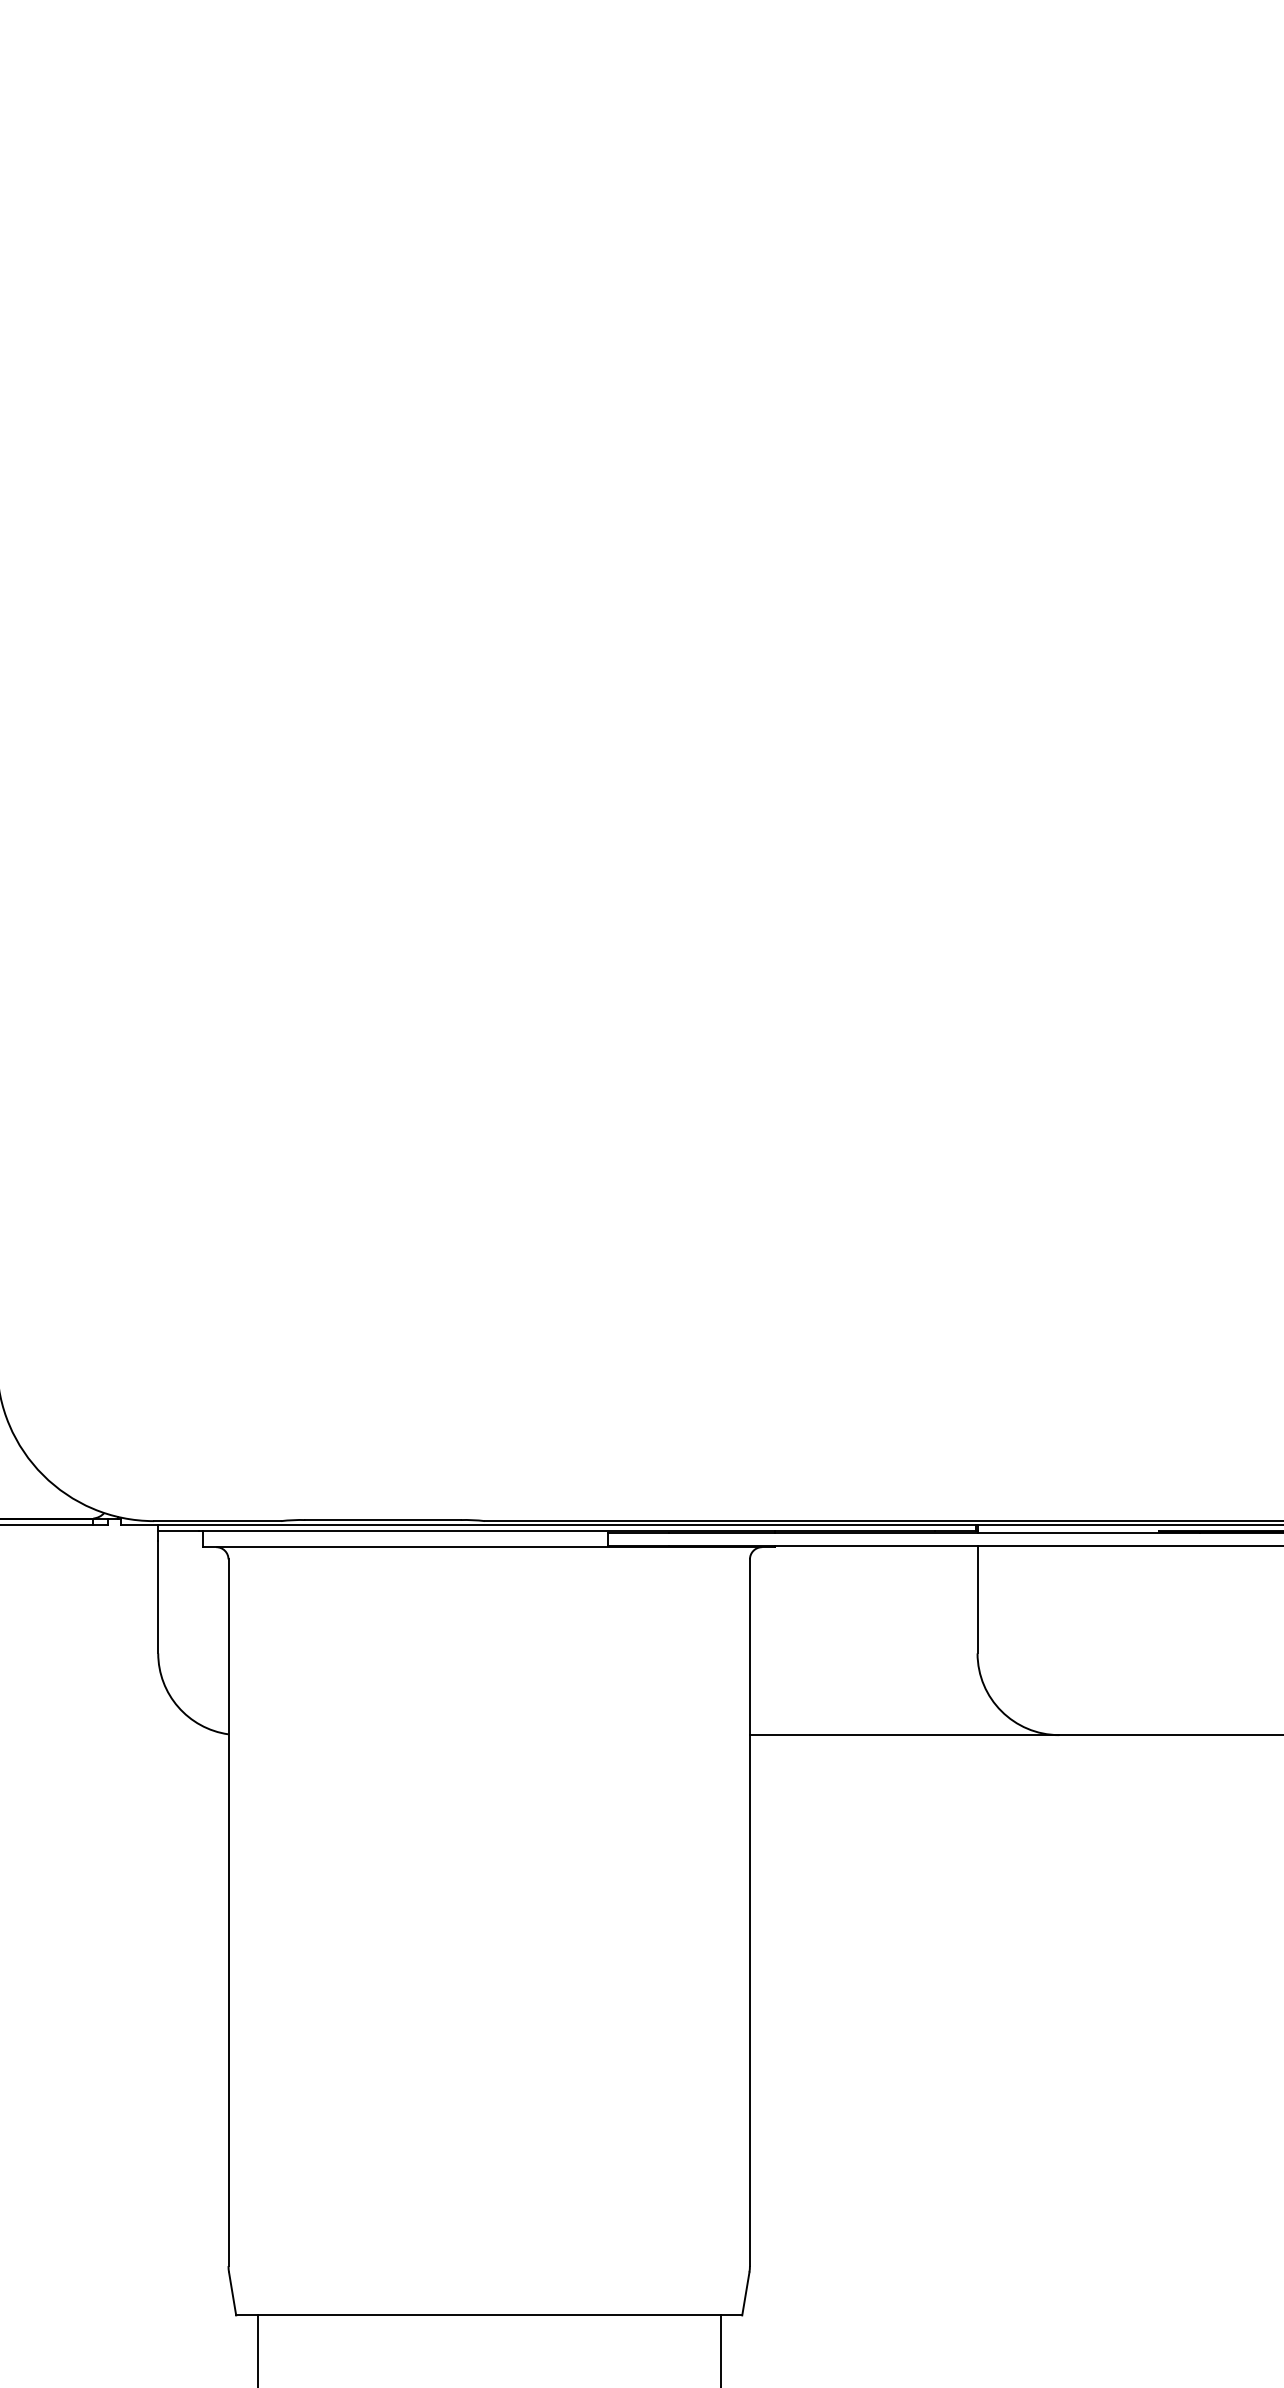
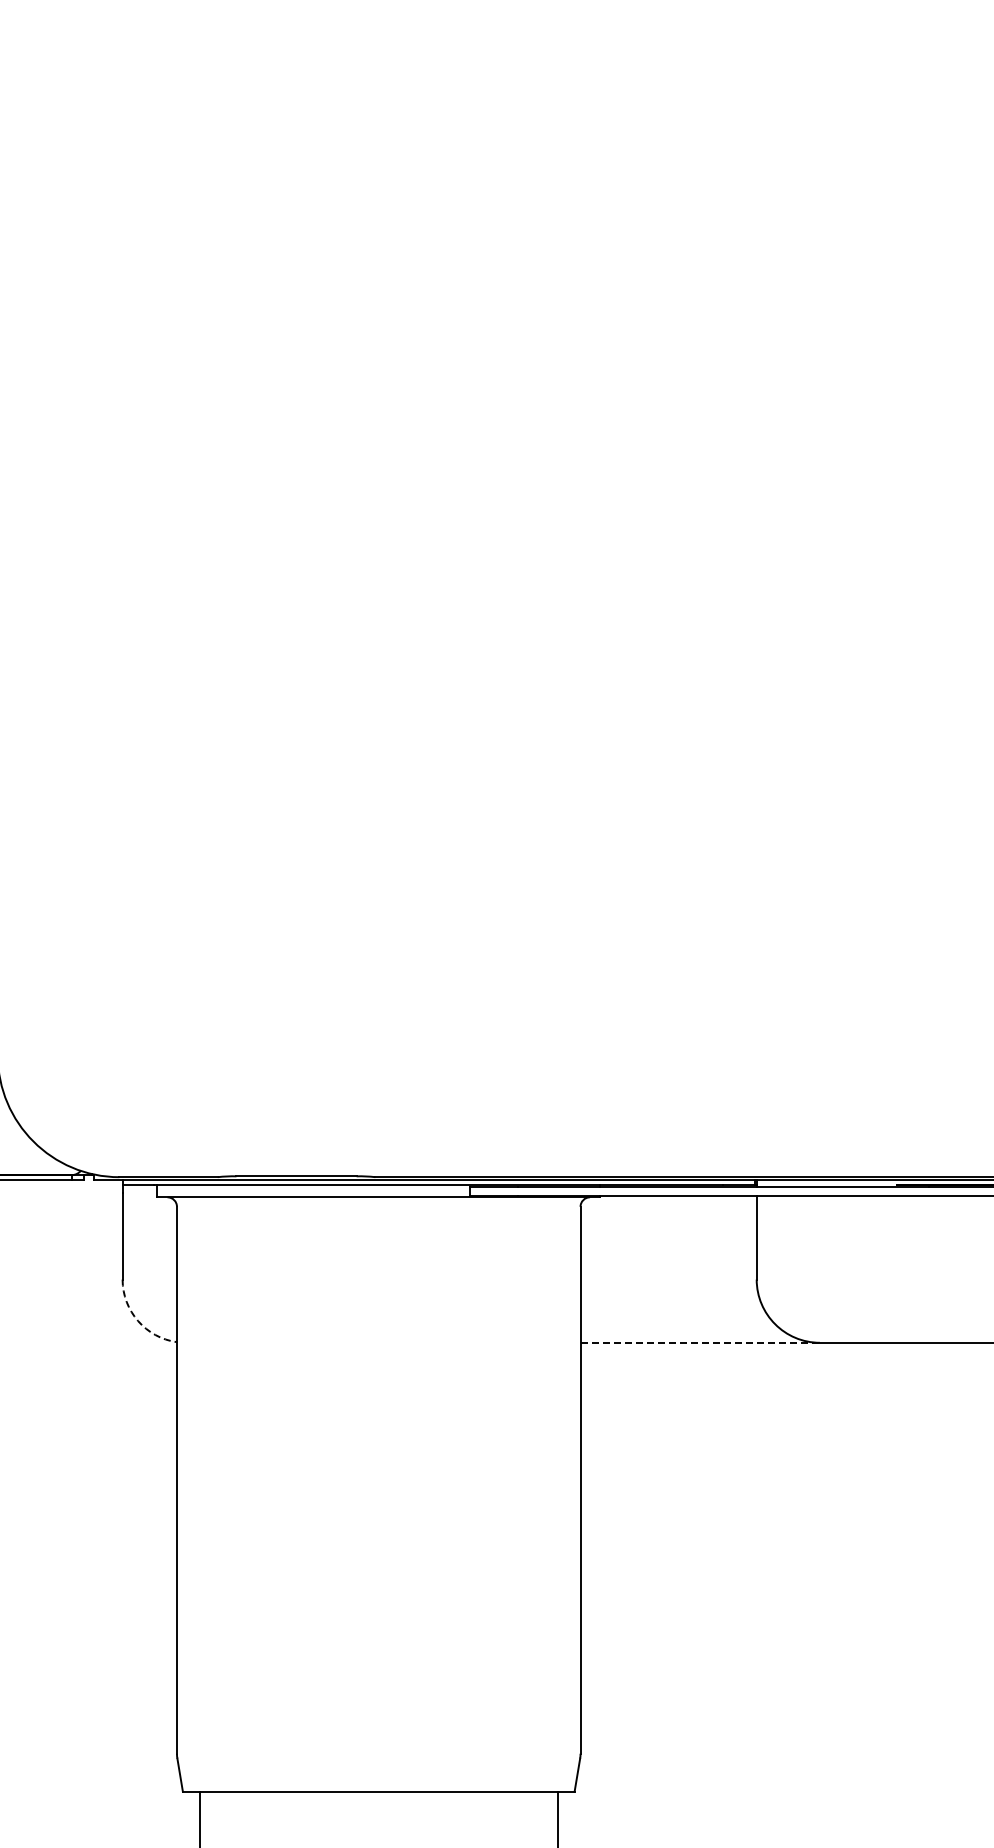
arc: (178, 1707) -> (138, 1321), solid -> dashed
line: (904, 1734) -> (700, 1342), solid -> dashed

